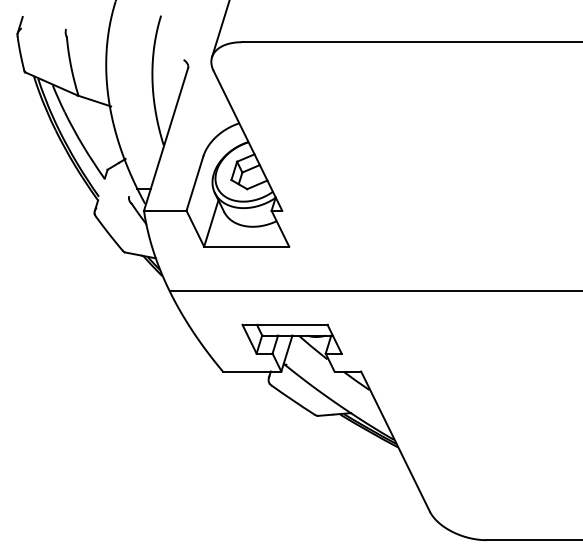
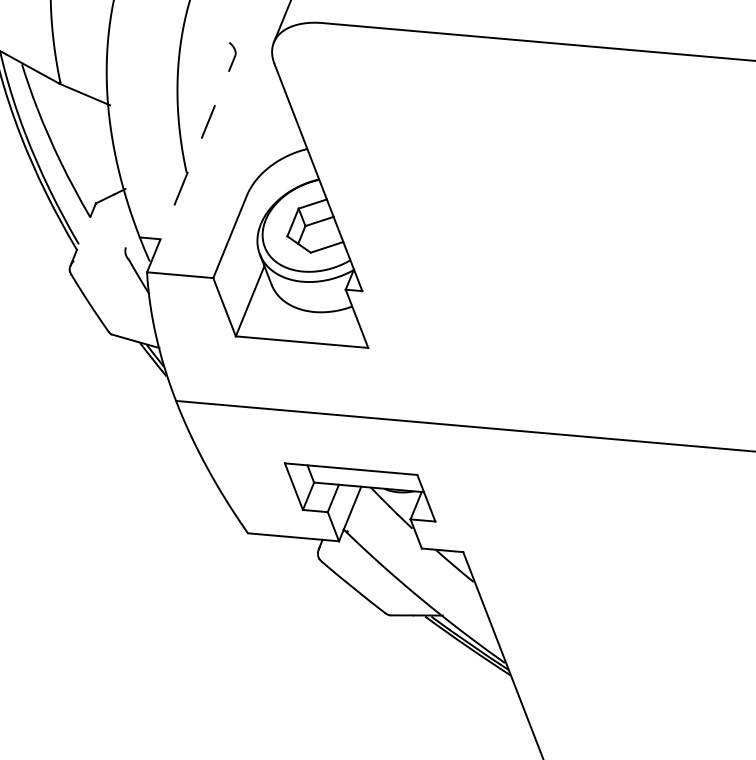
line: (166, 139) -> (191, 164), solid -> dashed

